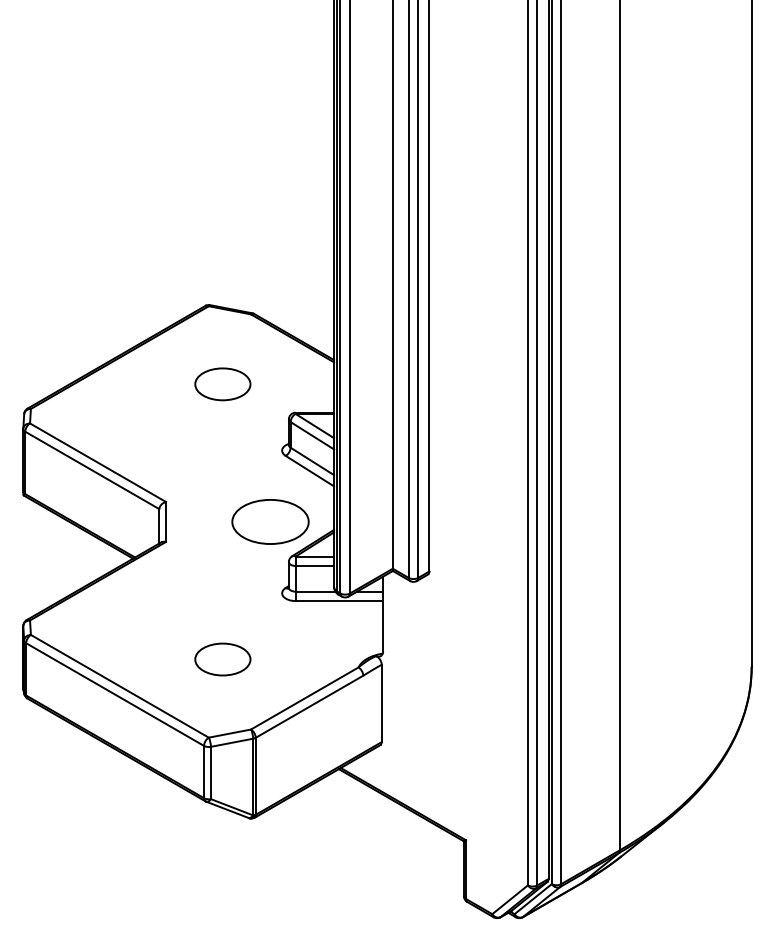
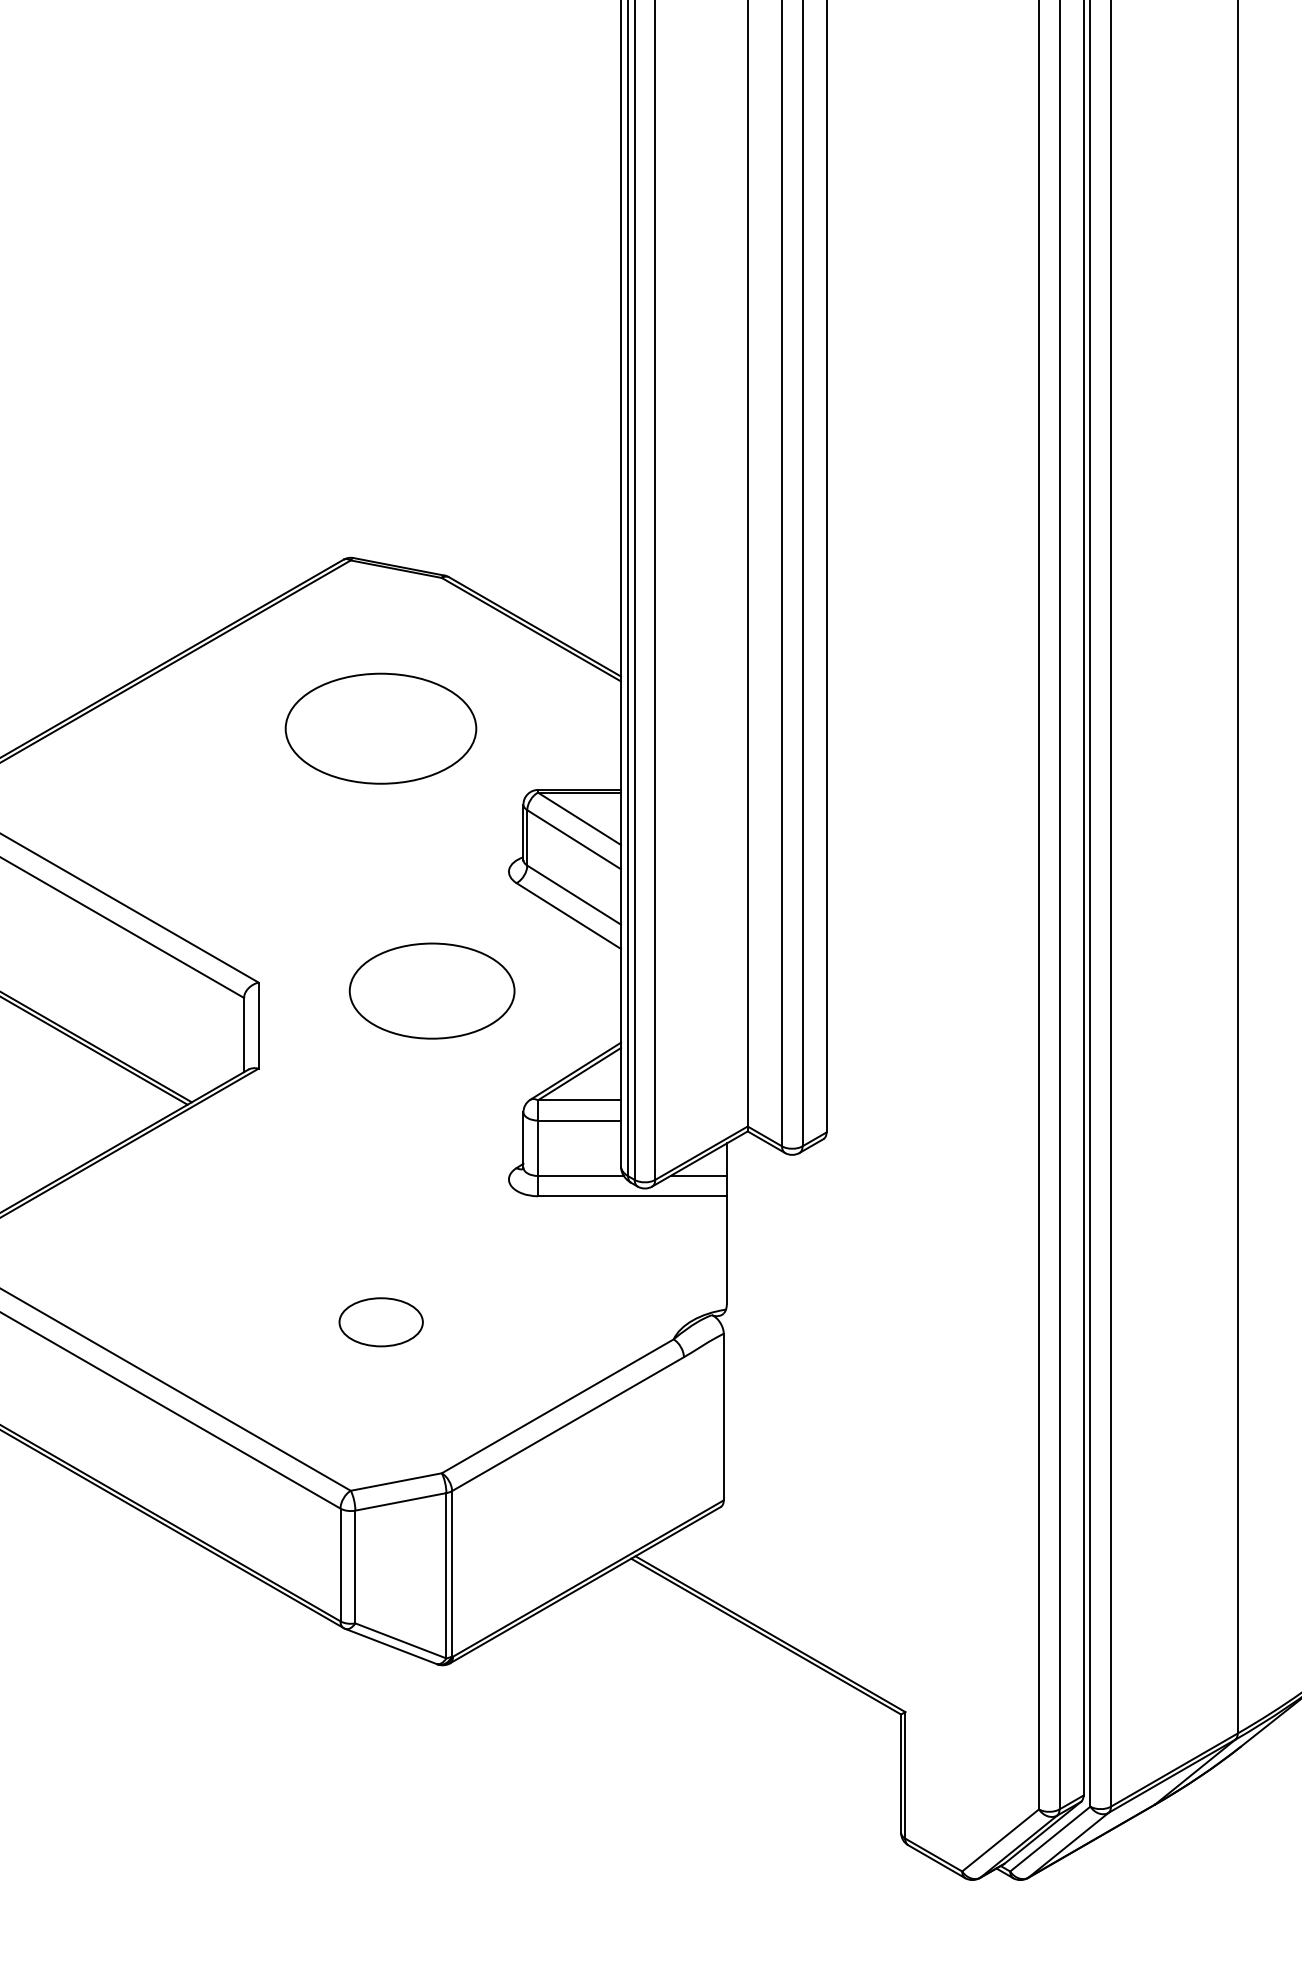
part: (222, 384) -> (380, 729), size x1.6
part: (270, 521) -> (432, 990), moved
part: (222, 659) -> (380, 1322), size x0.7

